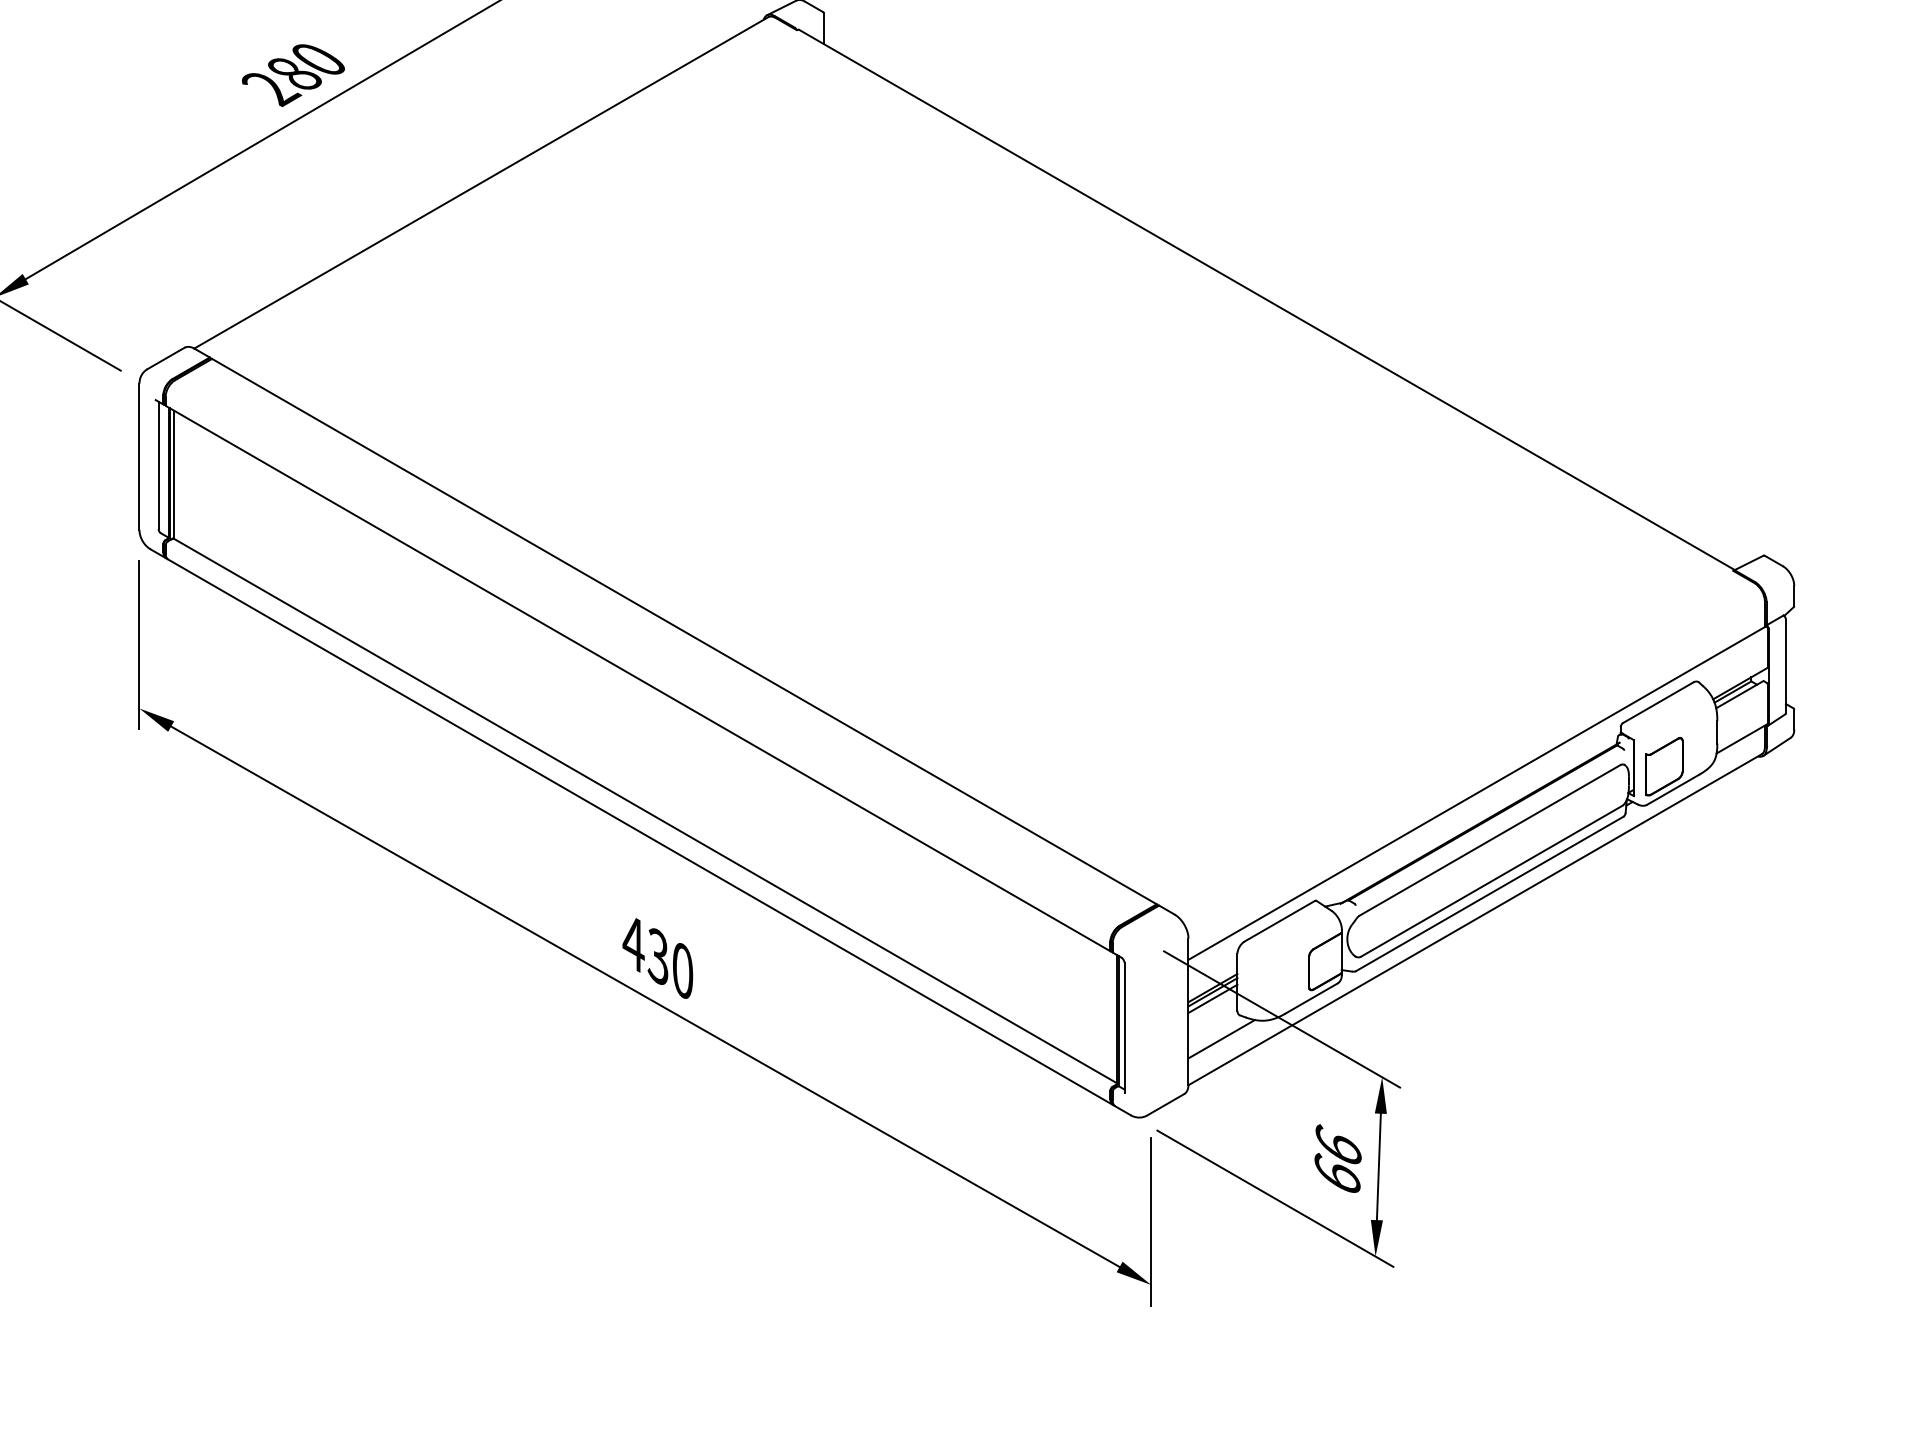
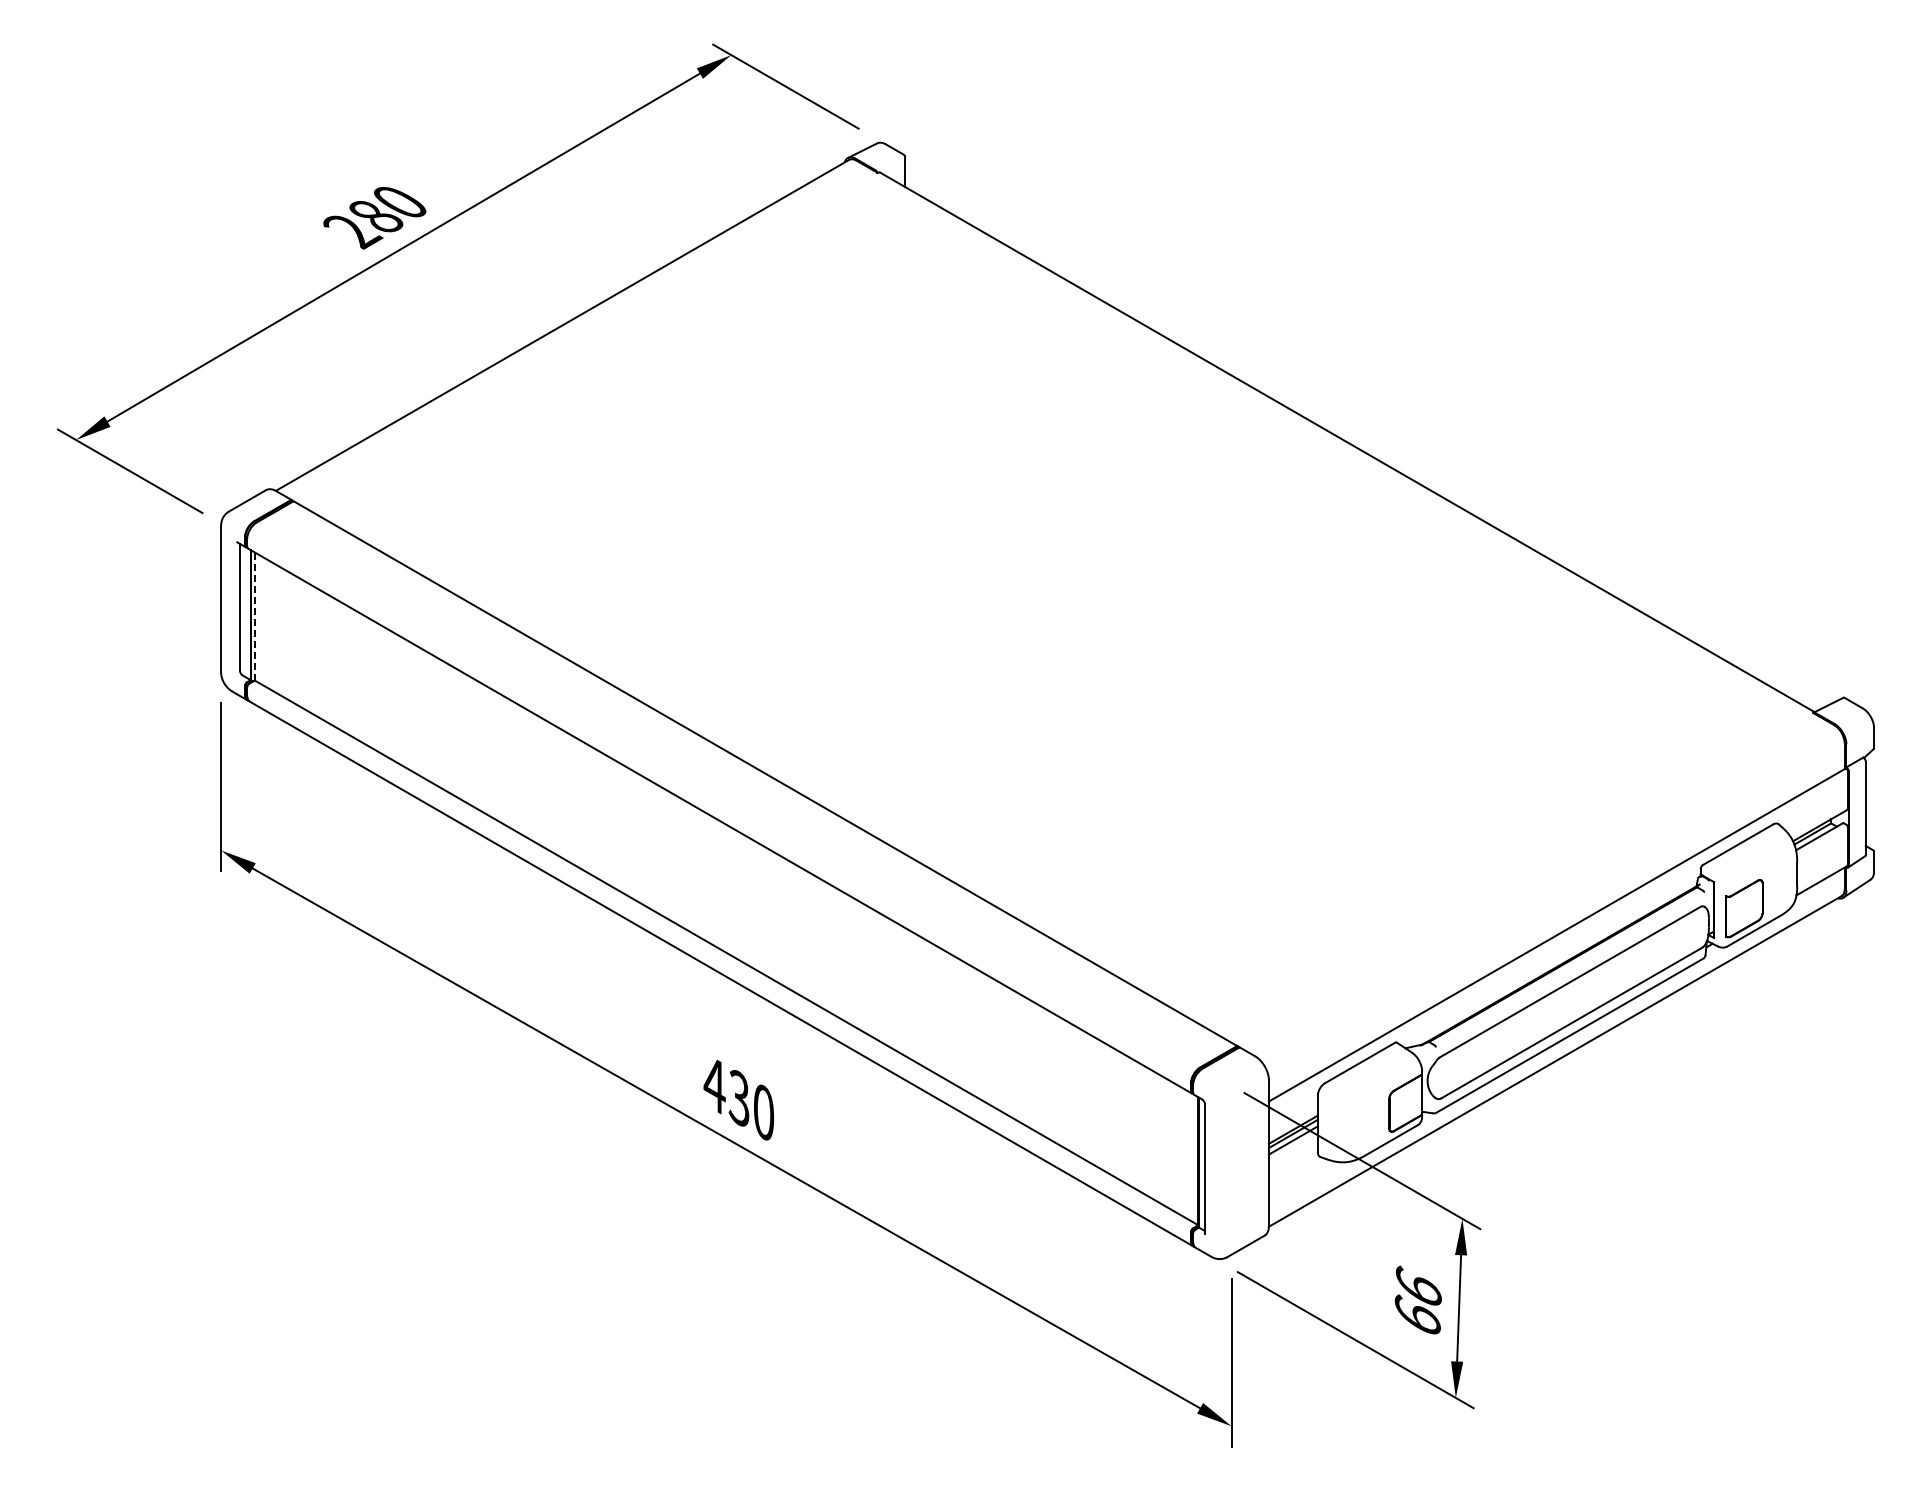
line: (173, 474) -> (255, 616), solid -> dashed
line: (1221, 1038) -> (1301, 1180), removed

